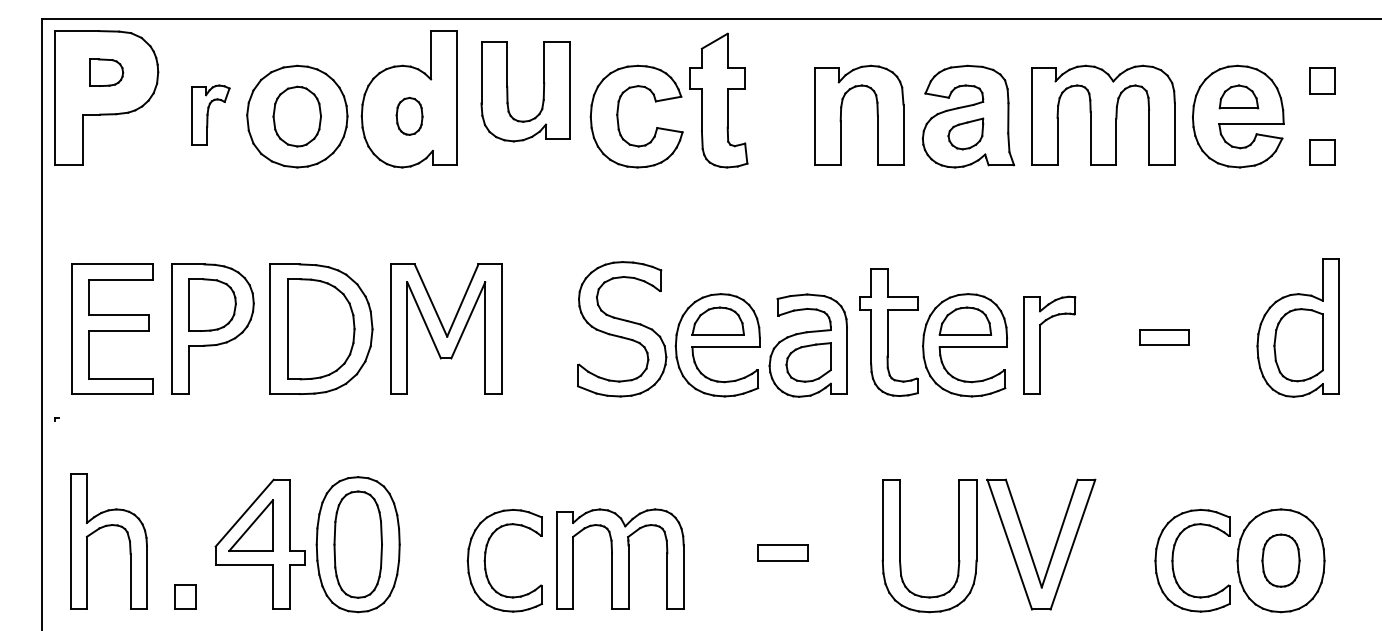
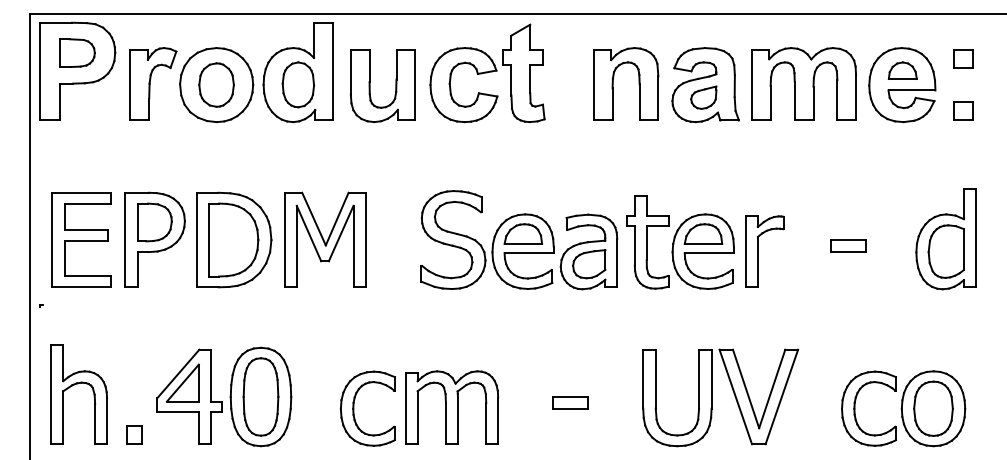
part: (106, 71) -> (77, 52), size x1.43
part: (508, 92) -> (370, 86), moved
part: (210, 114) -> (153, 83), size x1.67
part: (409, 115) -> (298, 84), size x1.67
part: (1281, 560) -> (933, 408), size x1.43

